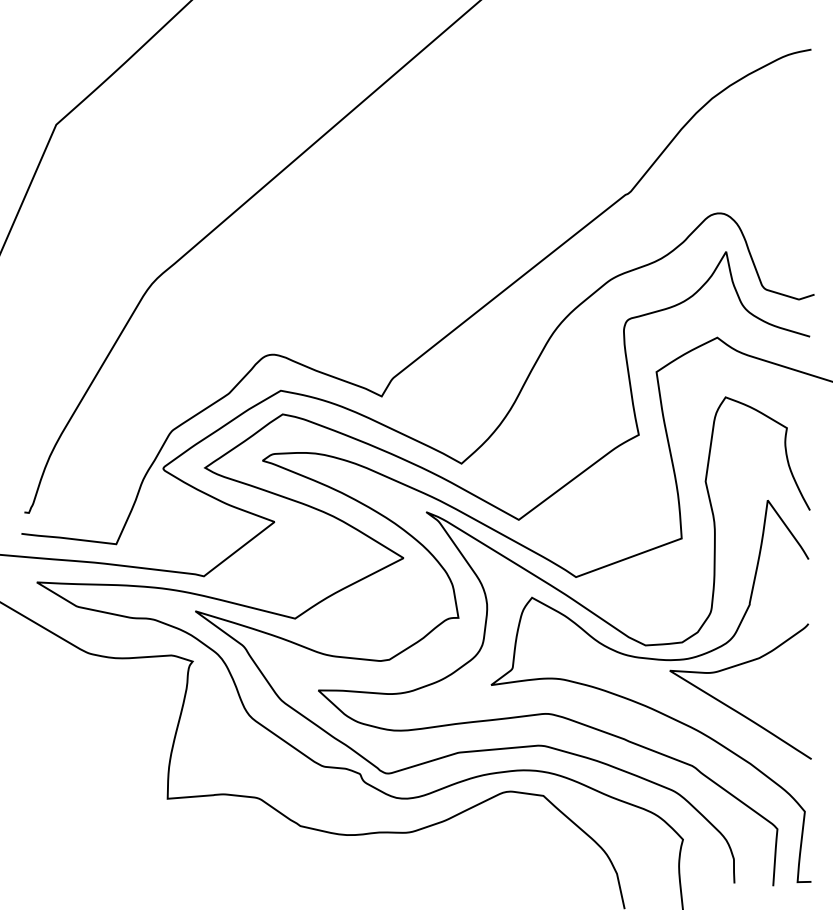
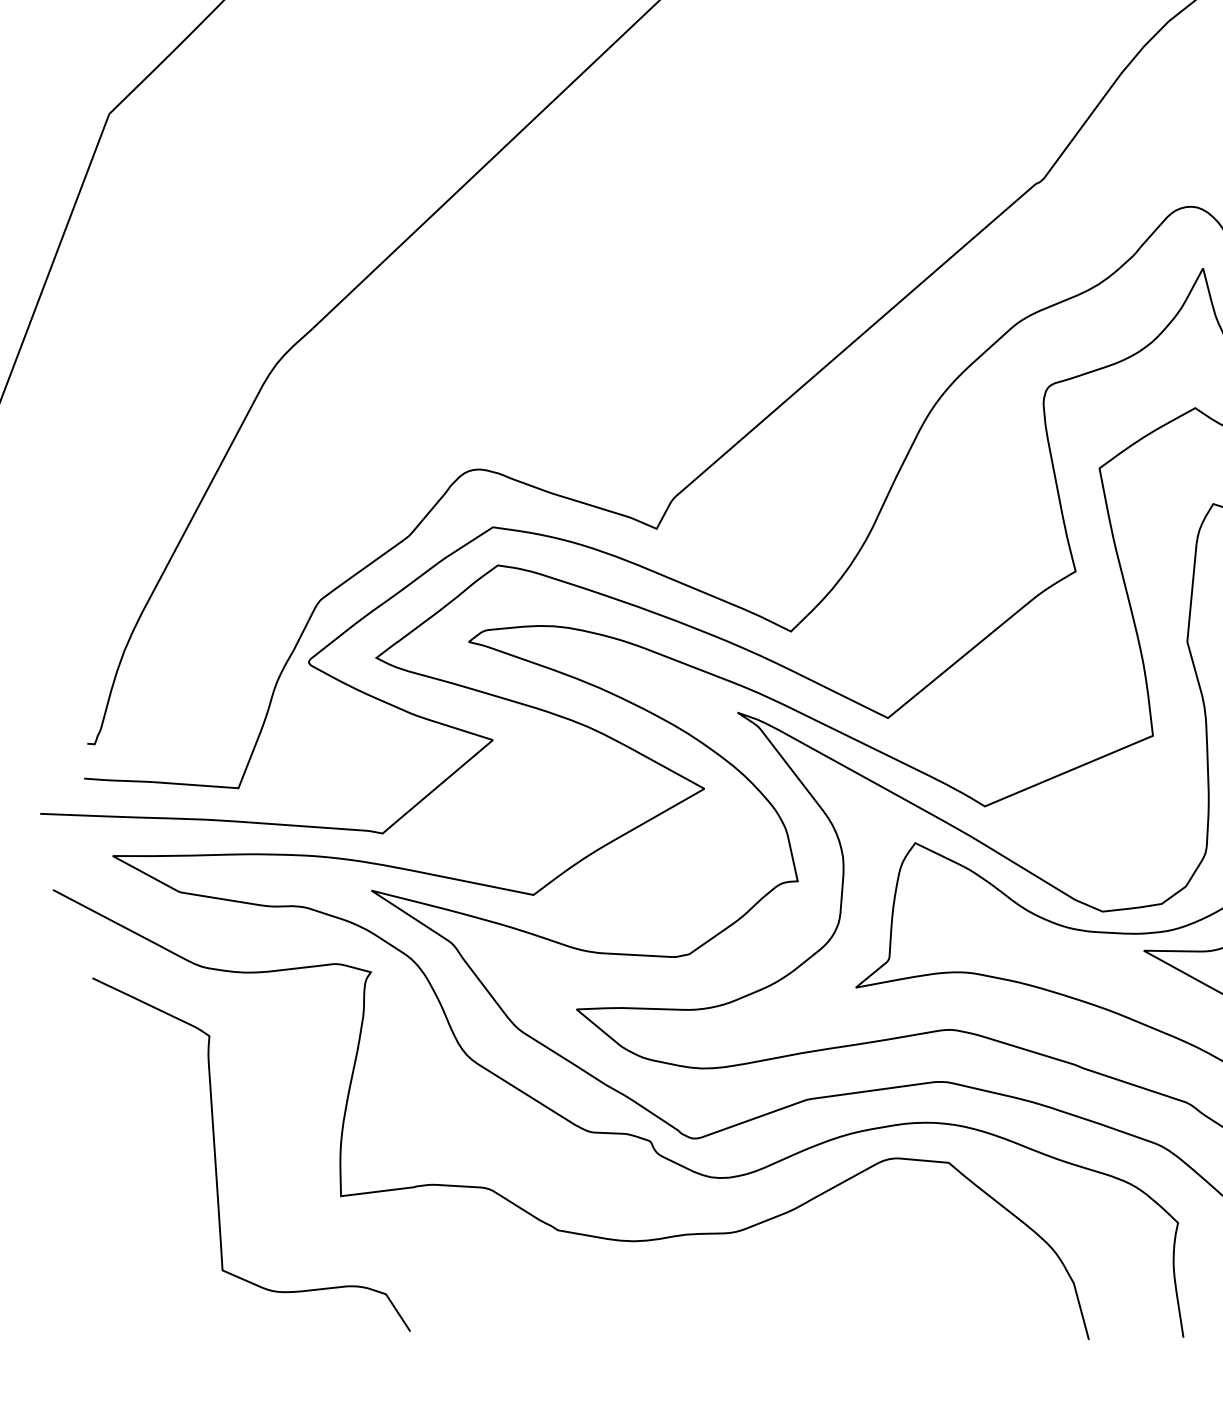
curve: (92, 770) -> (217, 1156), added

